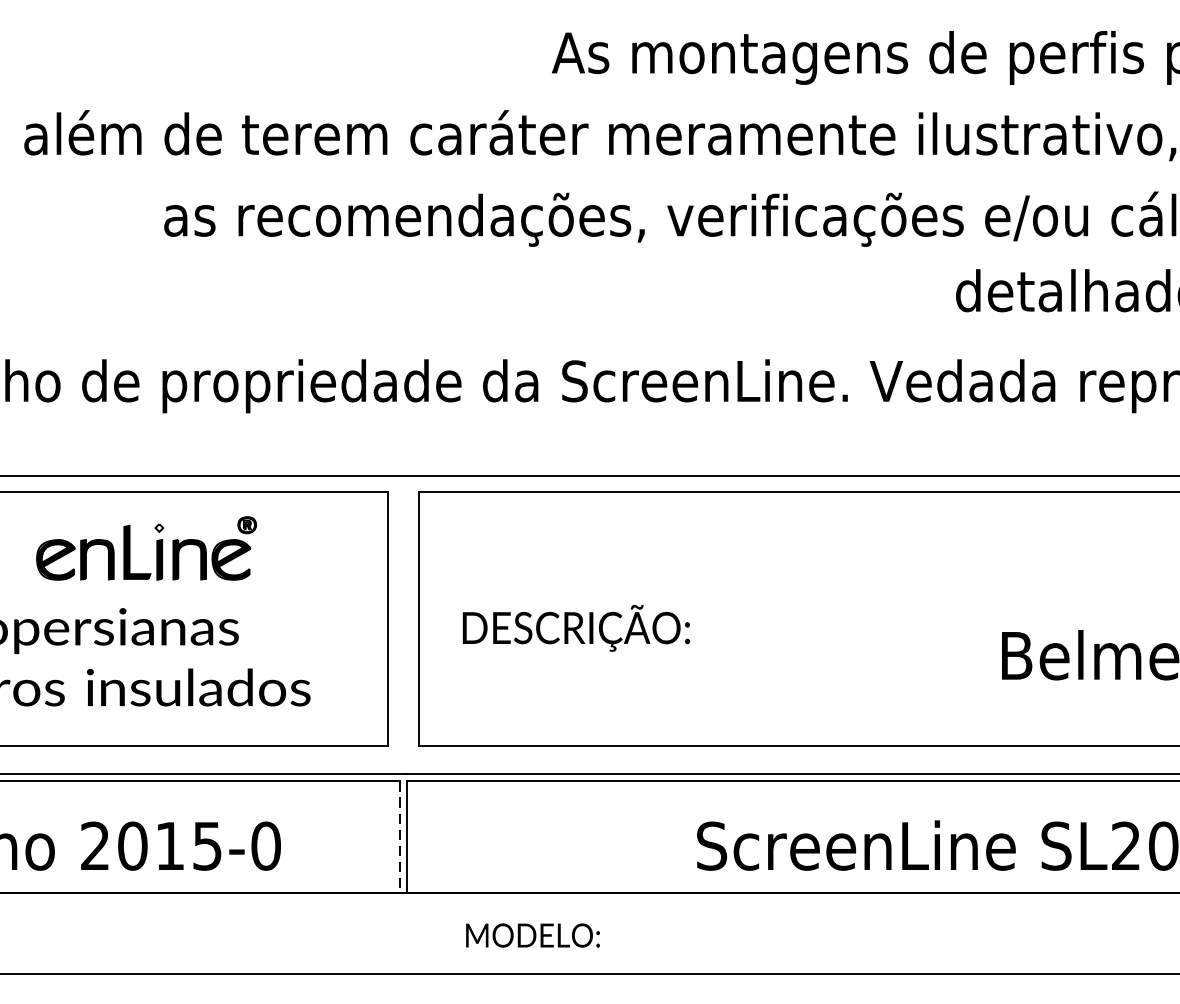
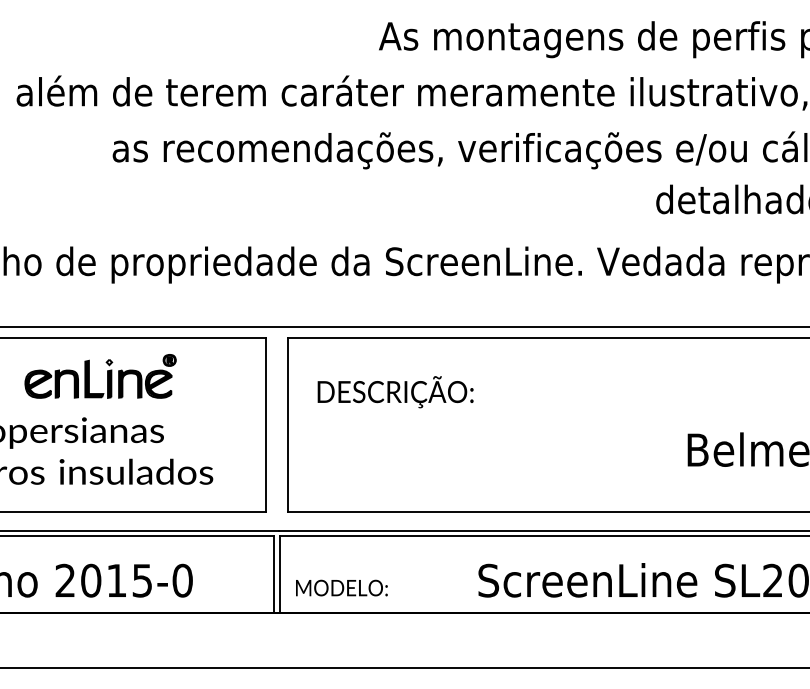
text: (576, 628) -> (395, 392), moved
line: (399, 837) -> (274, 574), dashed -> solid
text: (532, 934) -> (341, 587), moved

